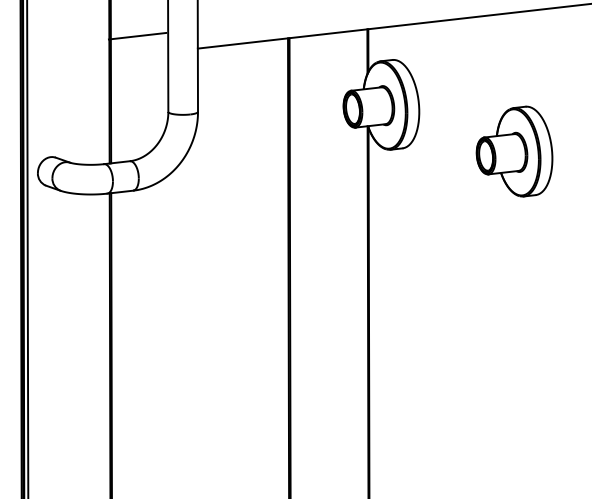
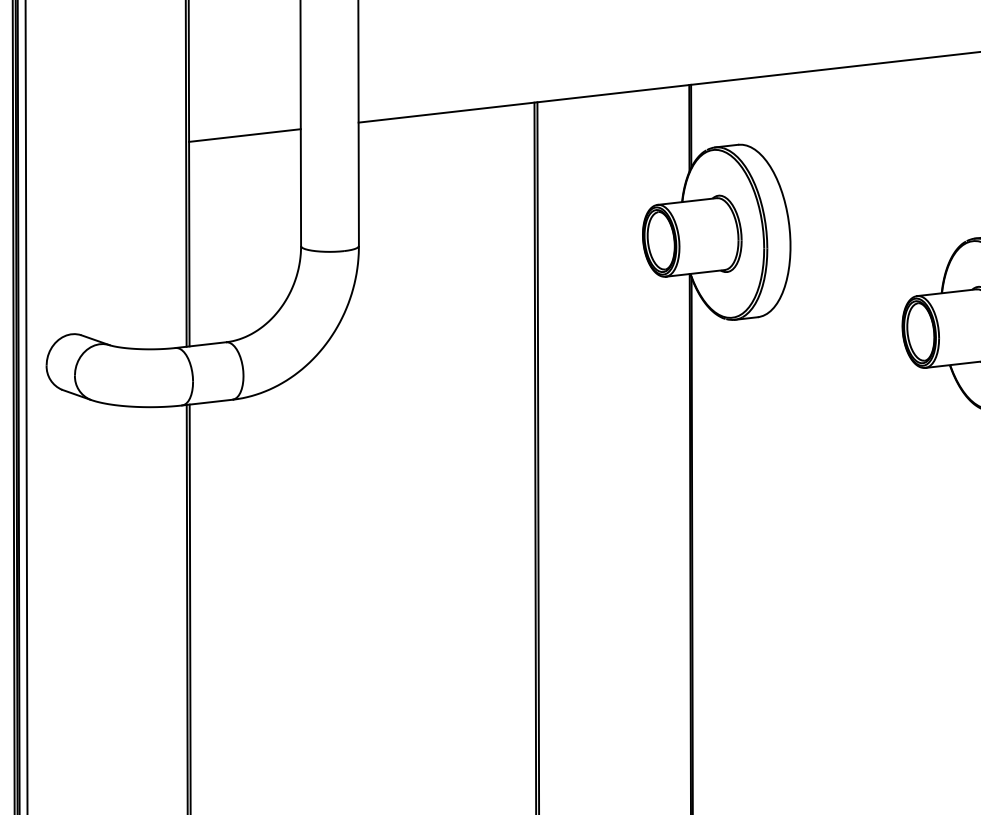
line: (137, 35) -> (244, 134), moved

